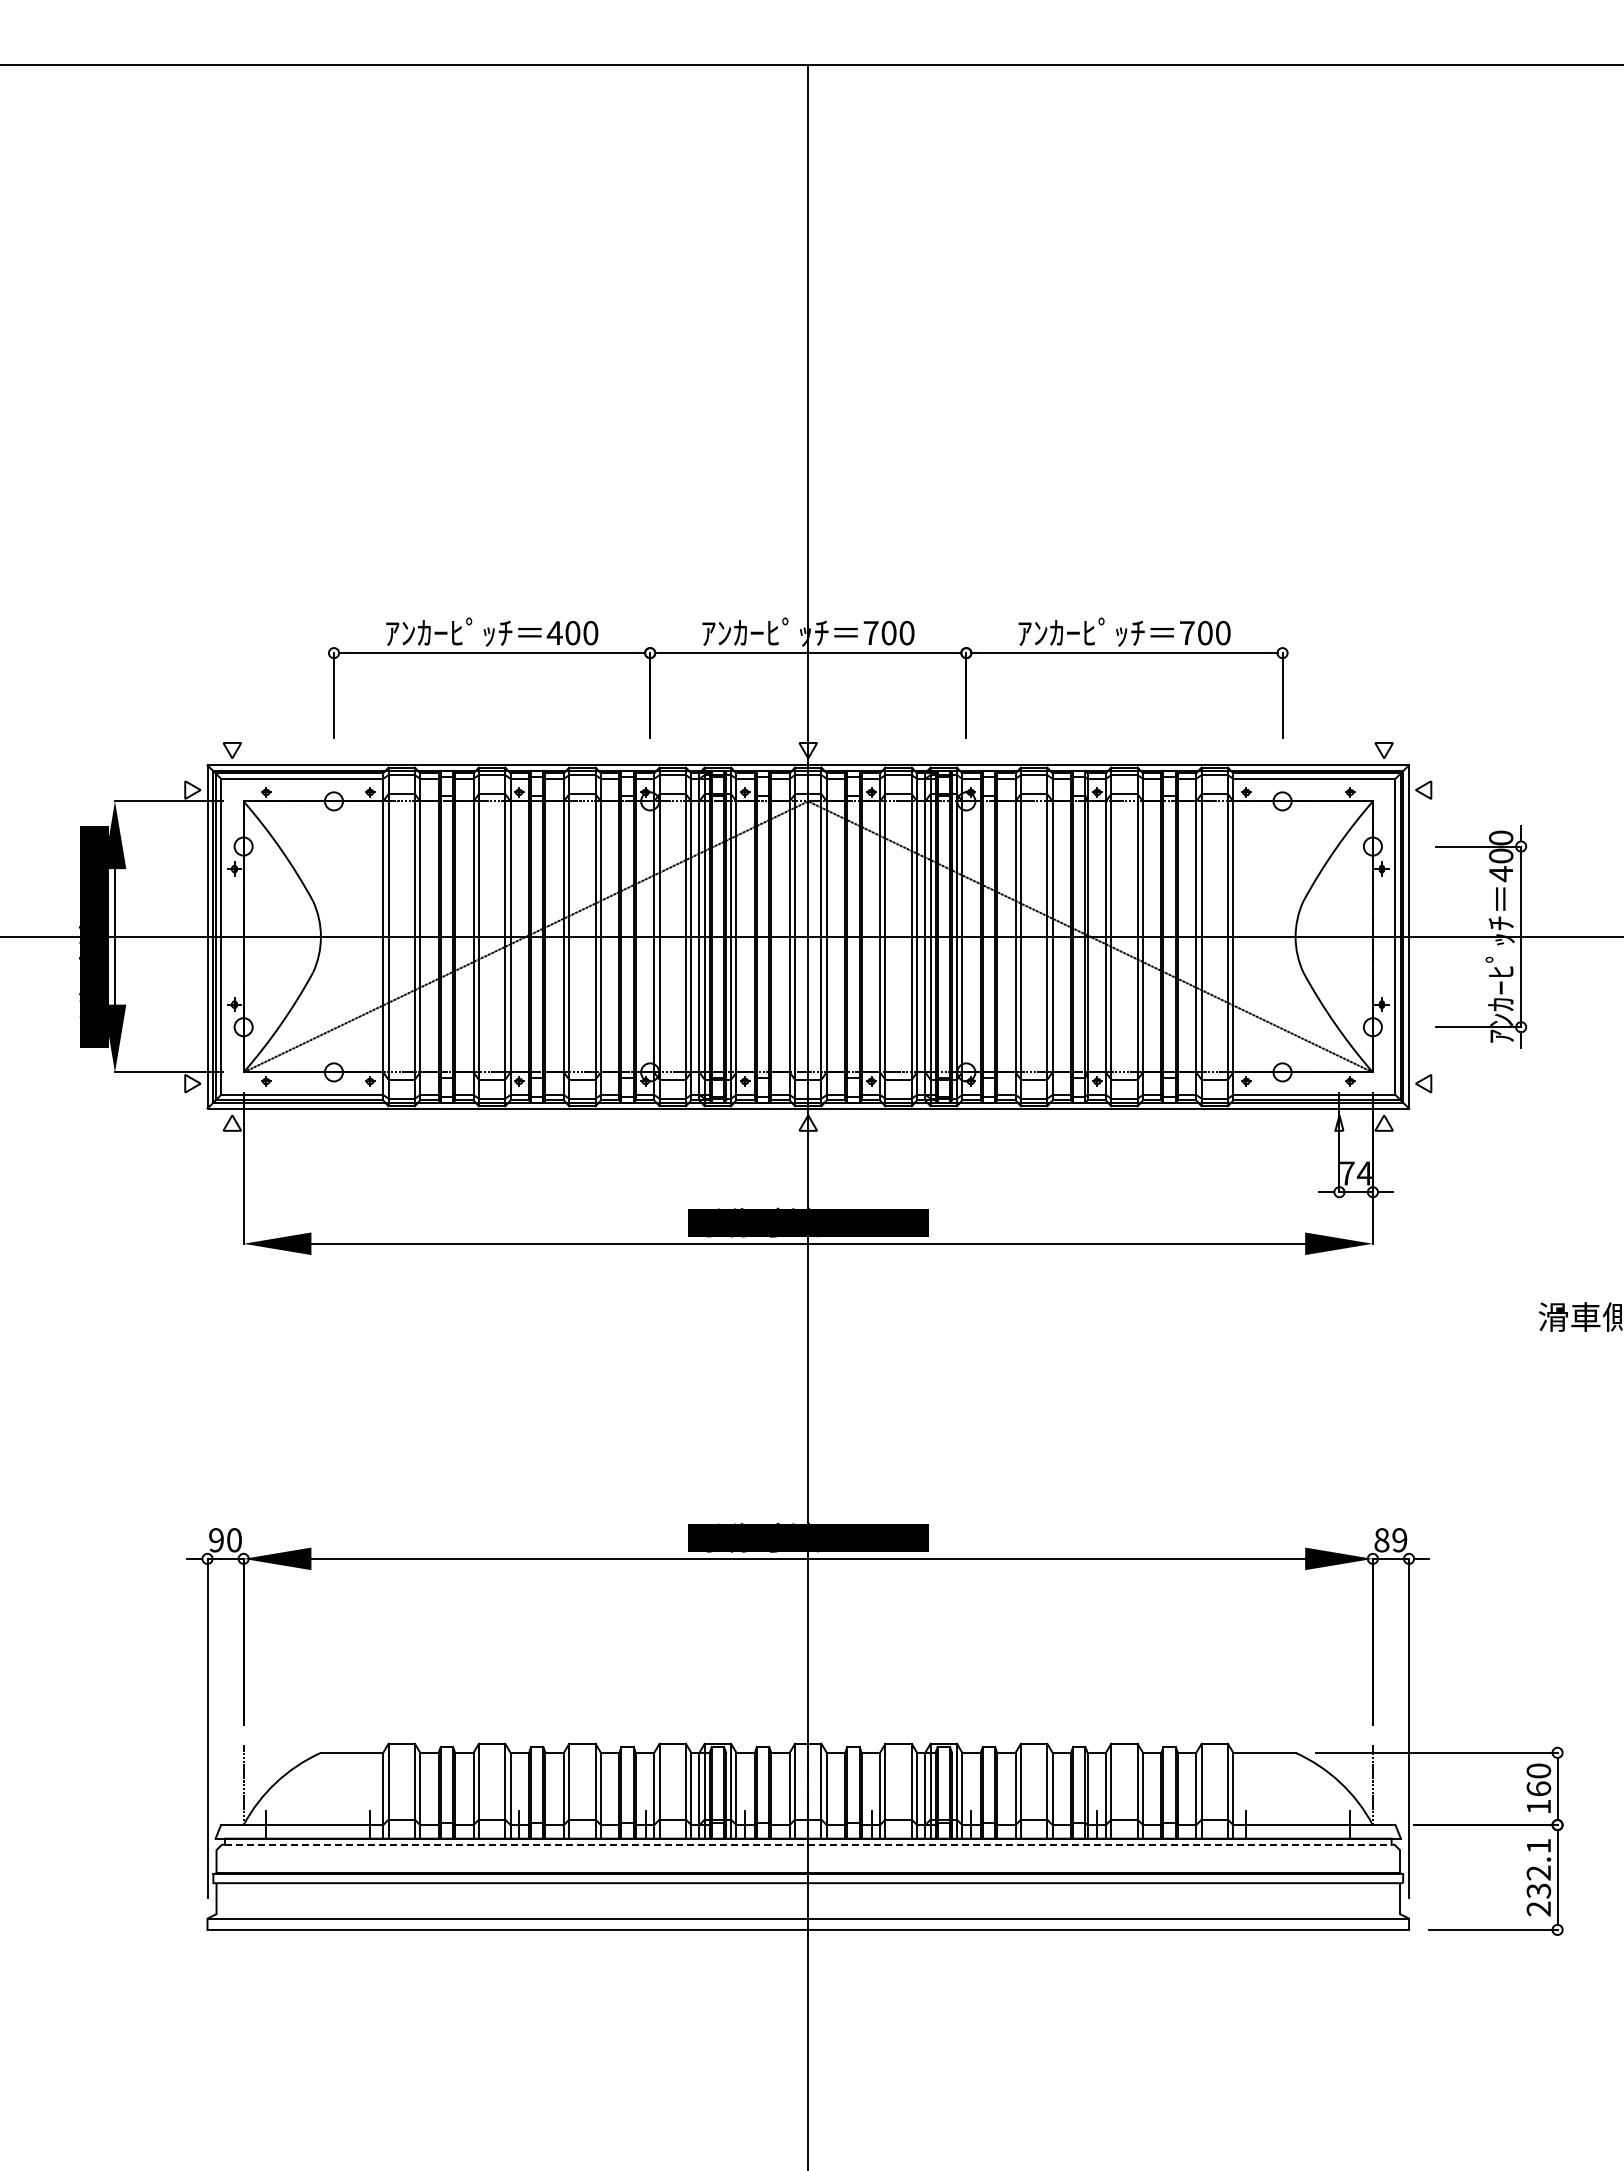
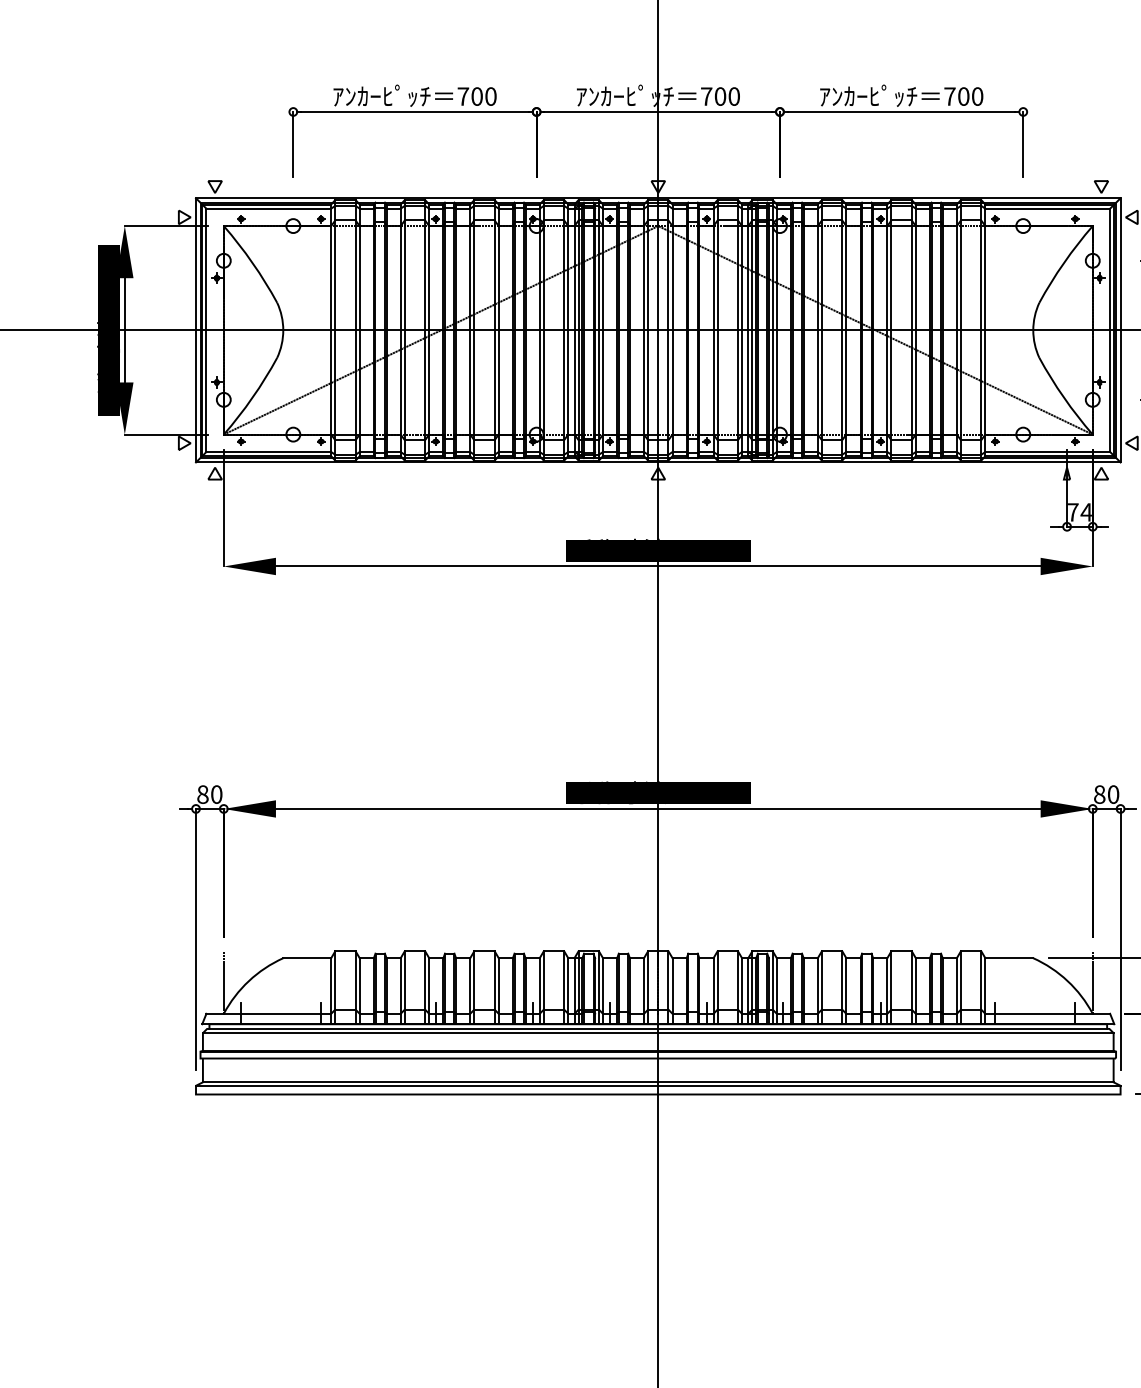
text: (554, 632) -> (463, 96), 400 -> 700
text: (216, 1540) -> (202, 794), 90 -> 80
text: (1399, 1540) -> (1113, 794), 89 -> 80
line: (808, 1844) -> (658, 1028), dashed -> solid
line: (808, 1850) -> (658, 1033), added
line: (808, 1914) -> (658, 1082), added

